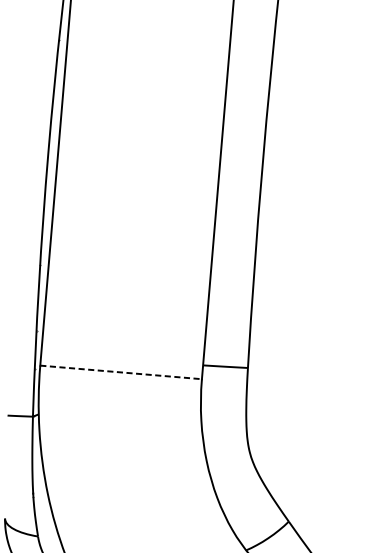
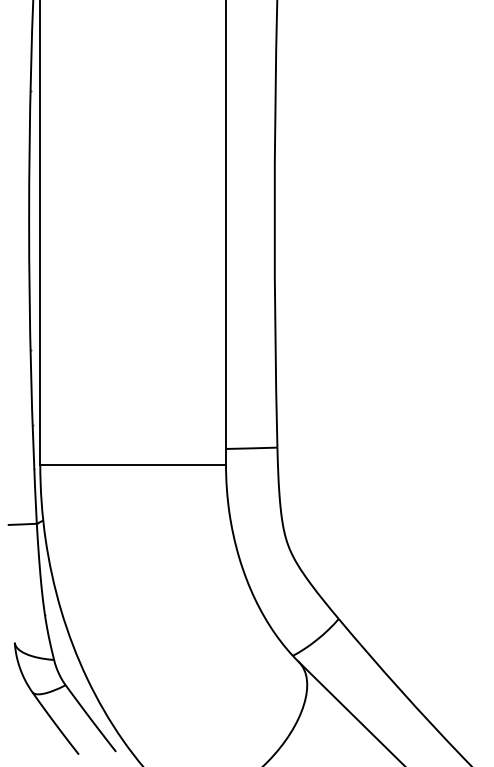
line: (121, 372) -> (133, 464), dashed -> solid

